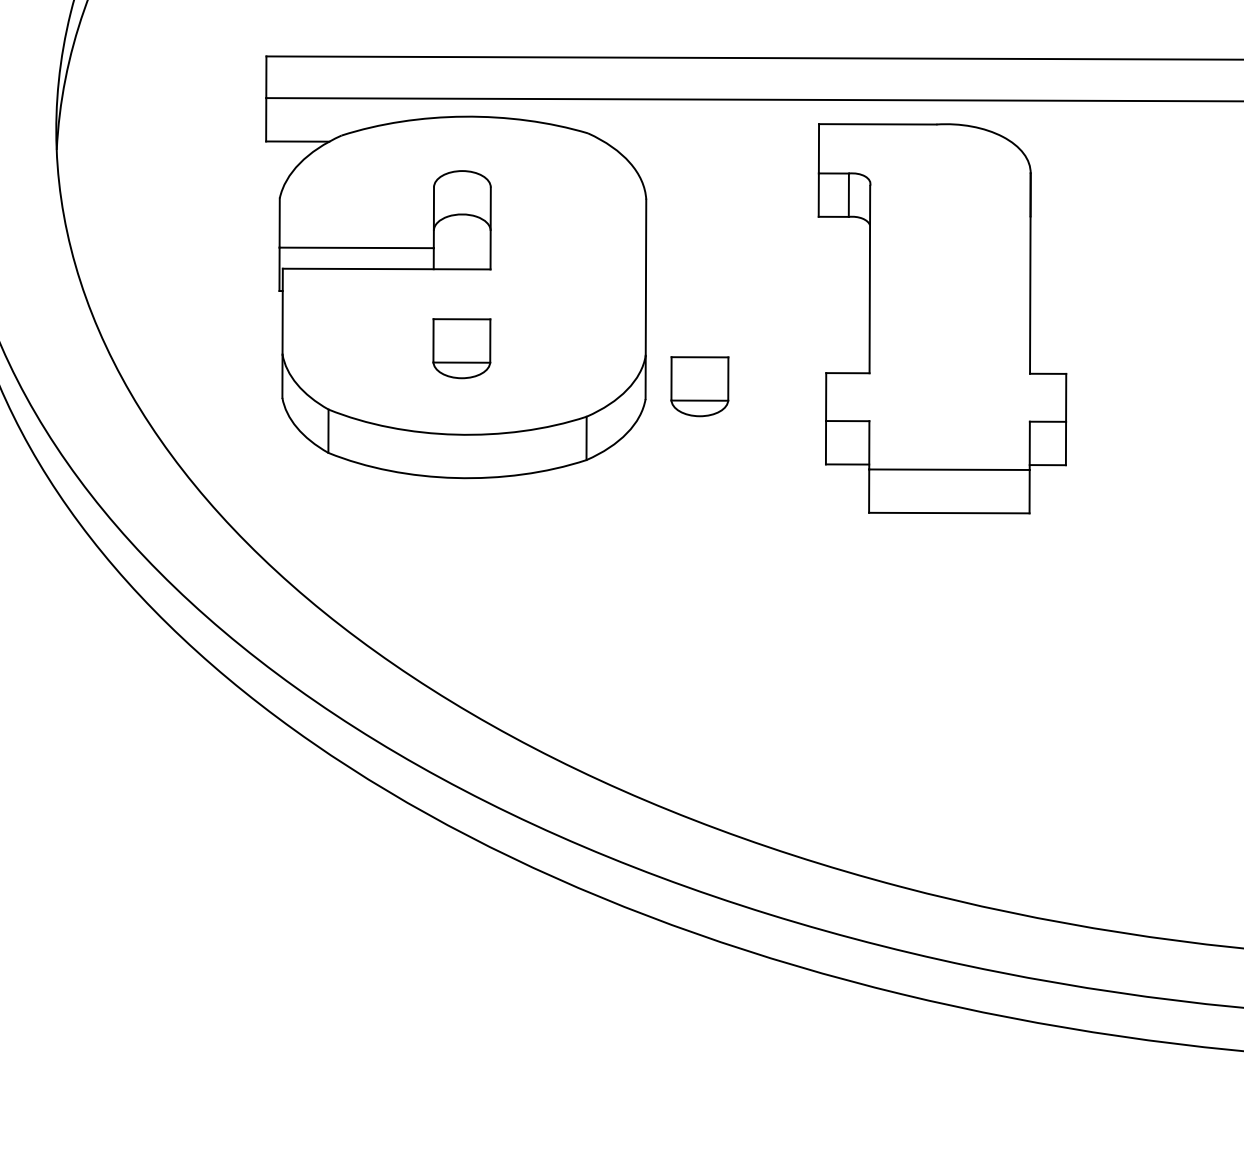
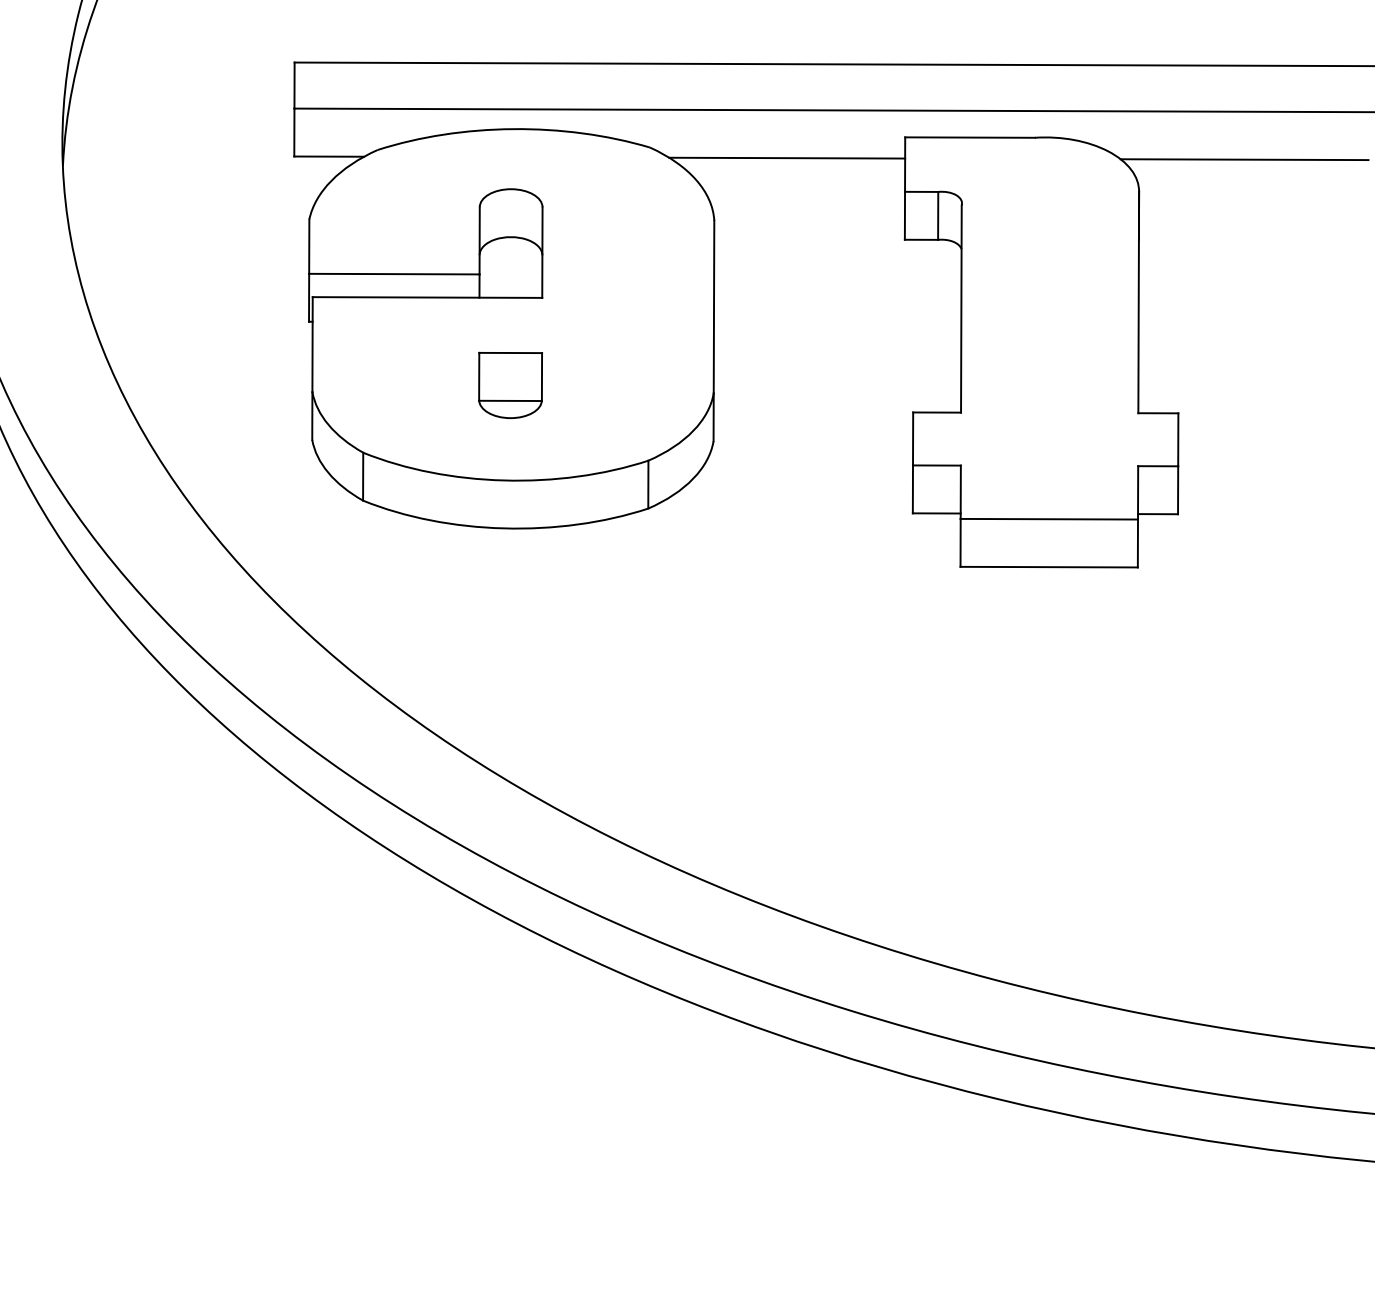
line: (712, 142) -> (787, 157), added
line: (1126, 144) -> (1244, 159), added
part: (699, 385) -> (773, 426), removed

